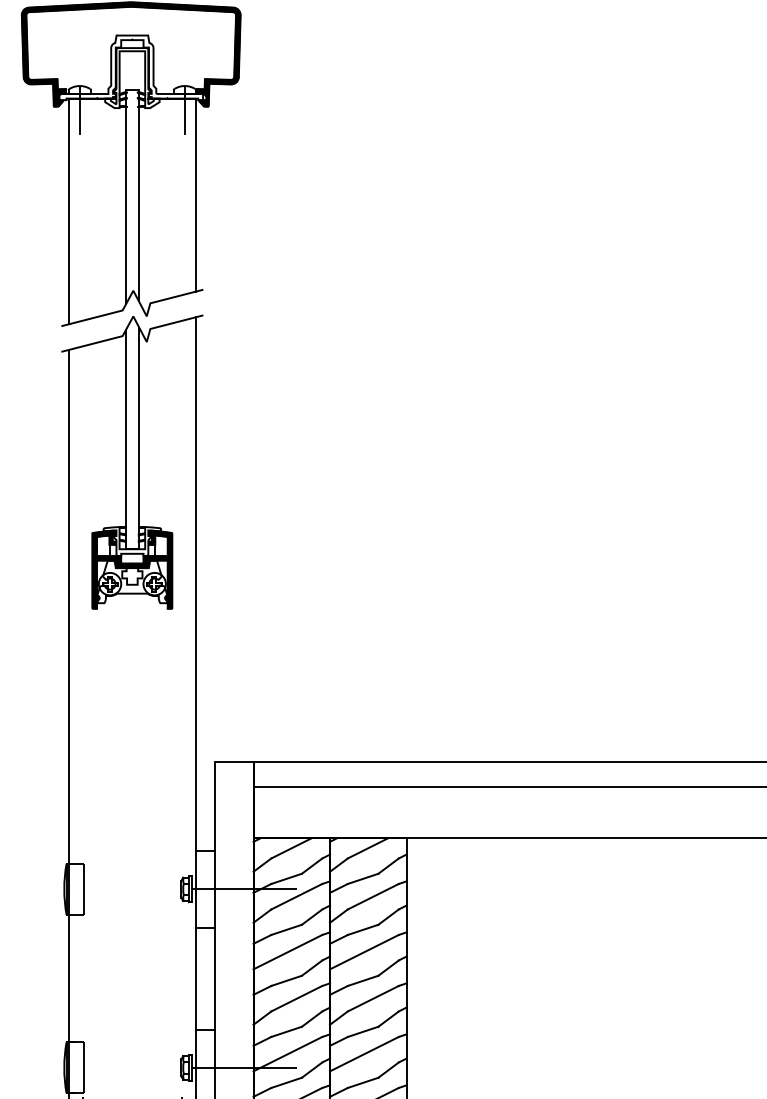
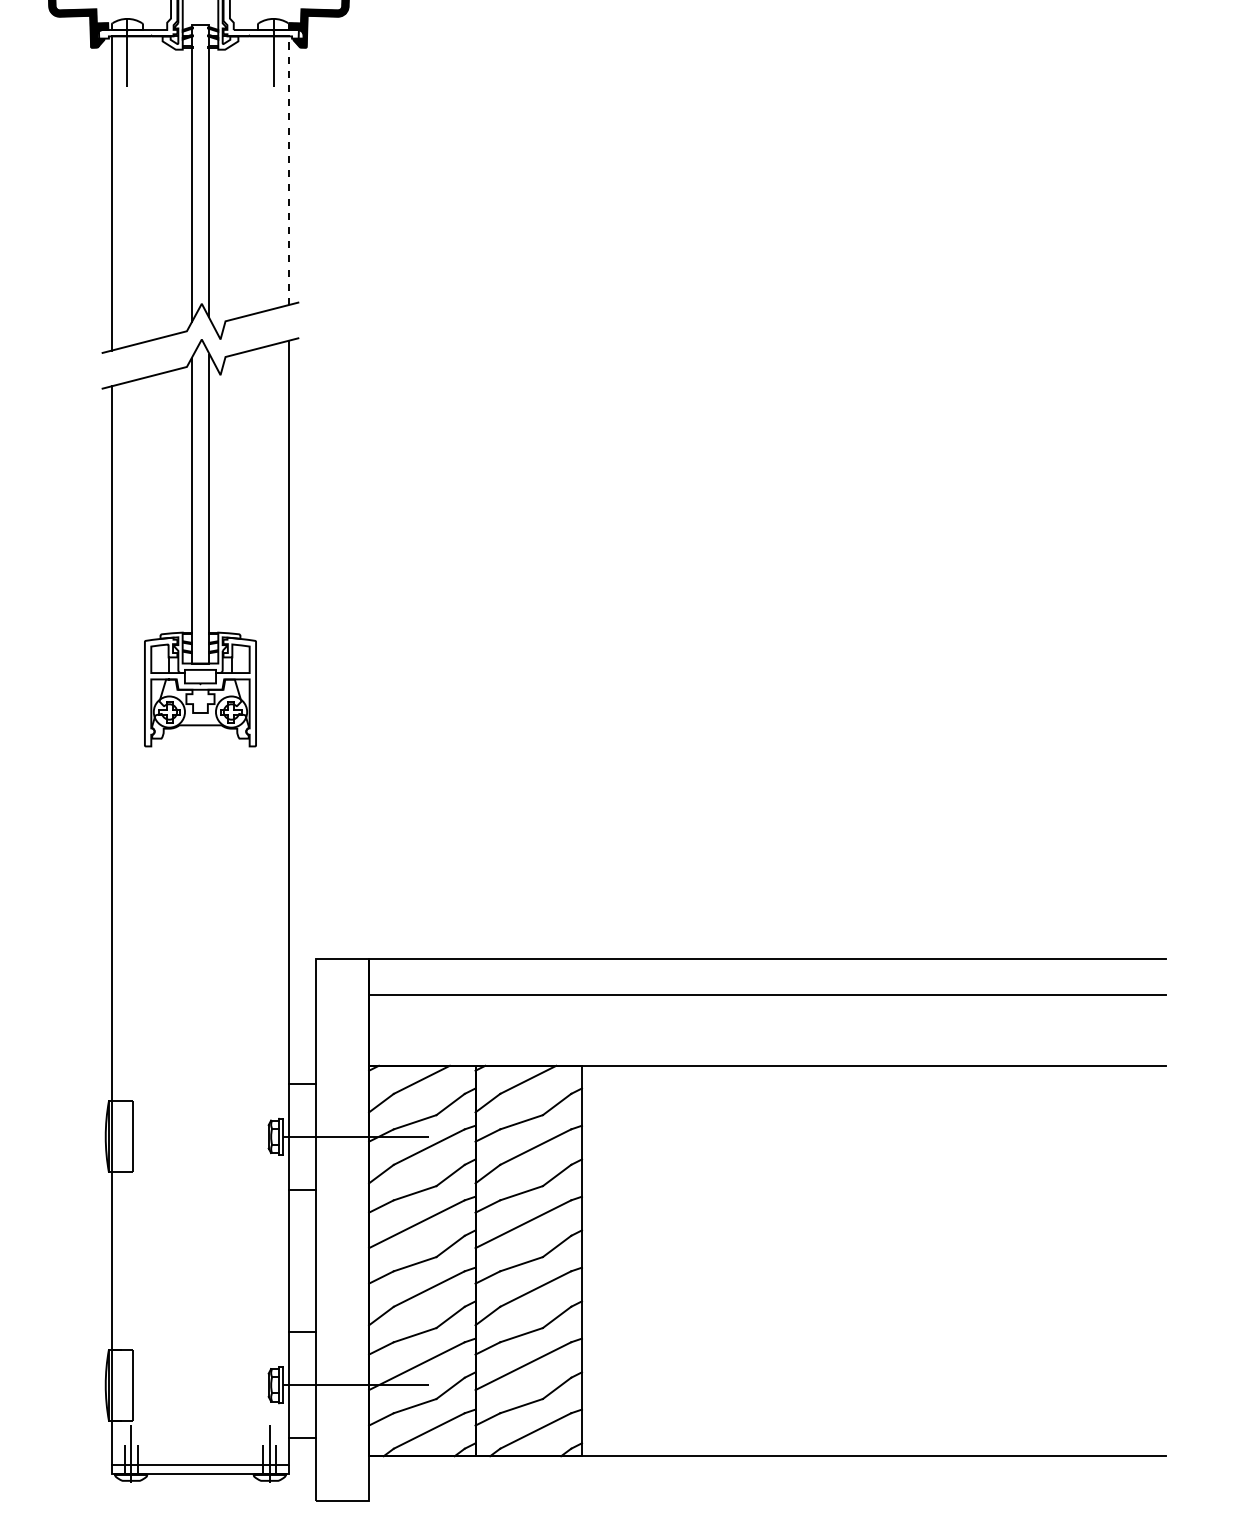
line: (196, 194) -> (289, 170), solid -> dashed
hatch: (132, 569) -> (200, 691), removed

